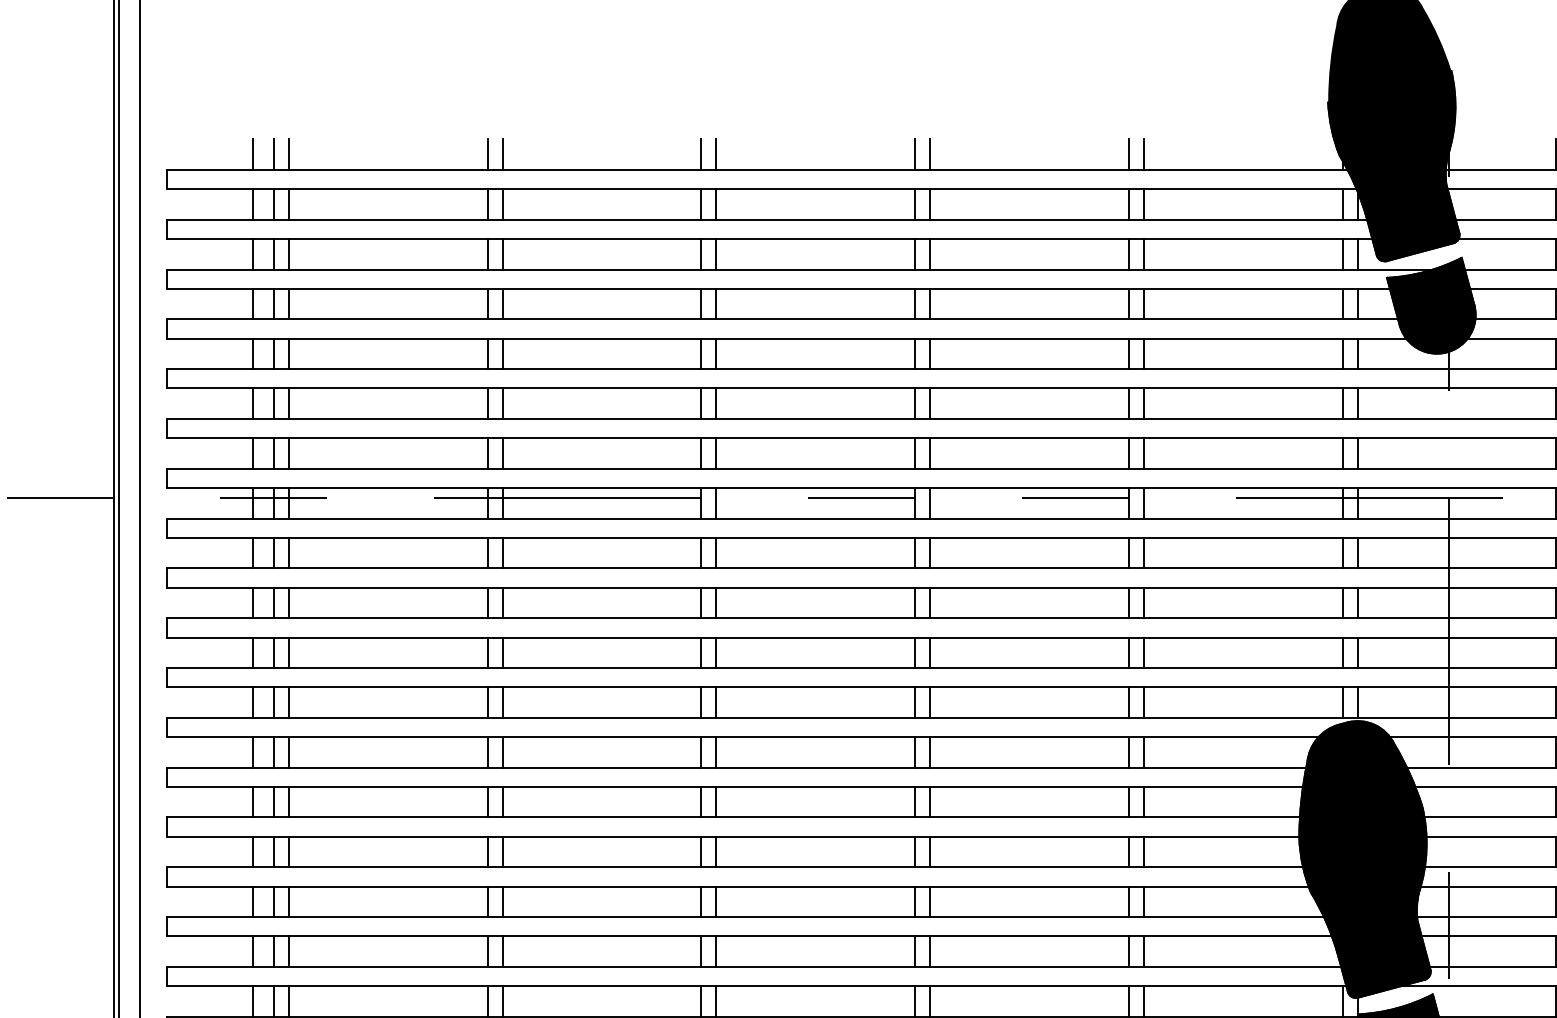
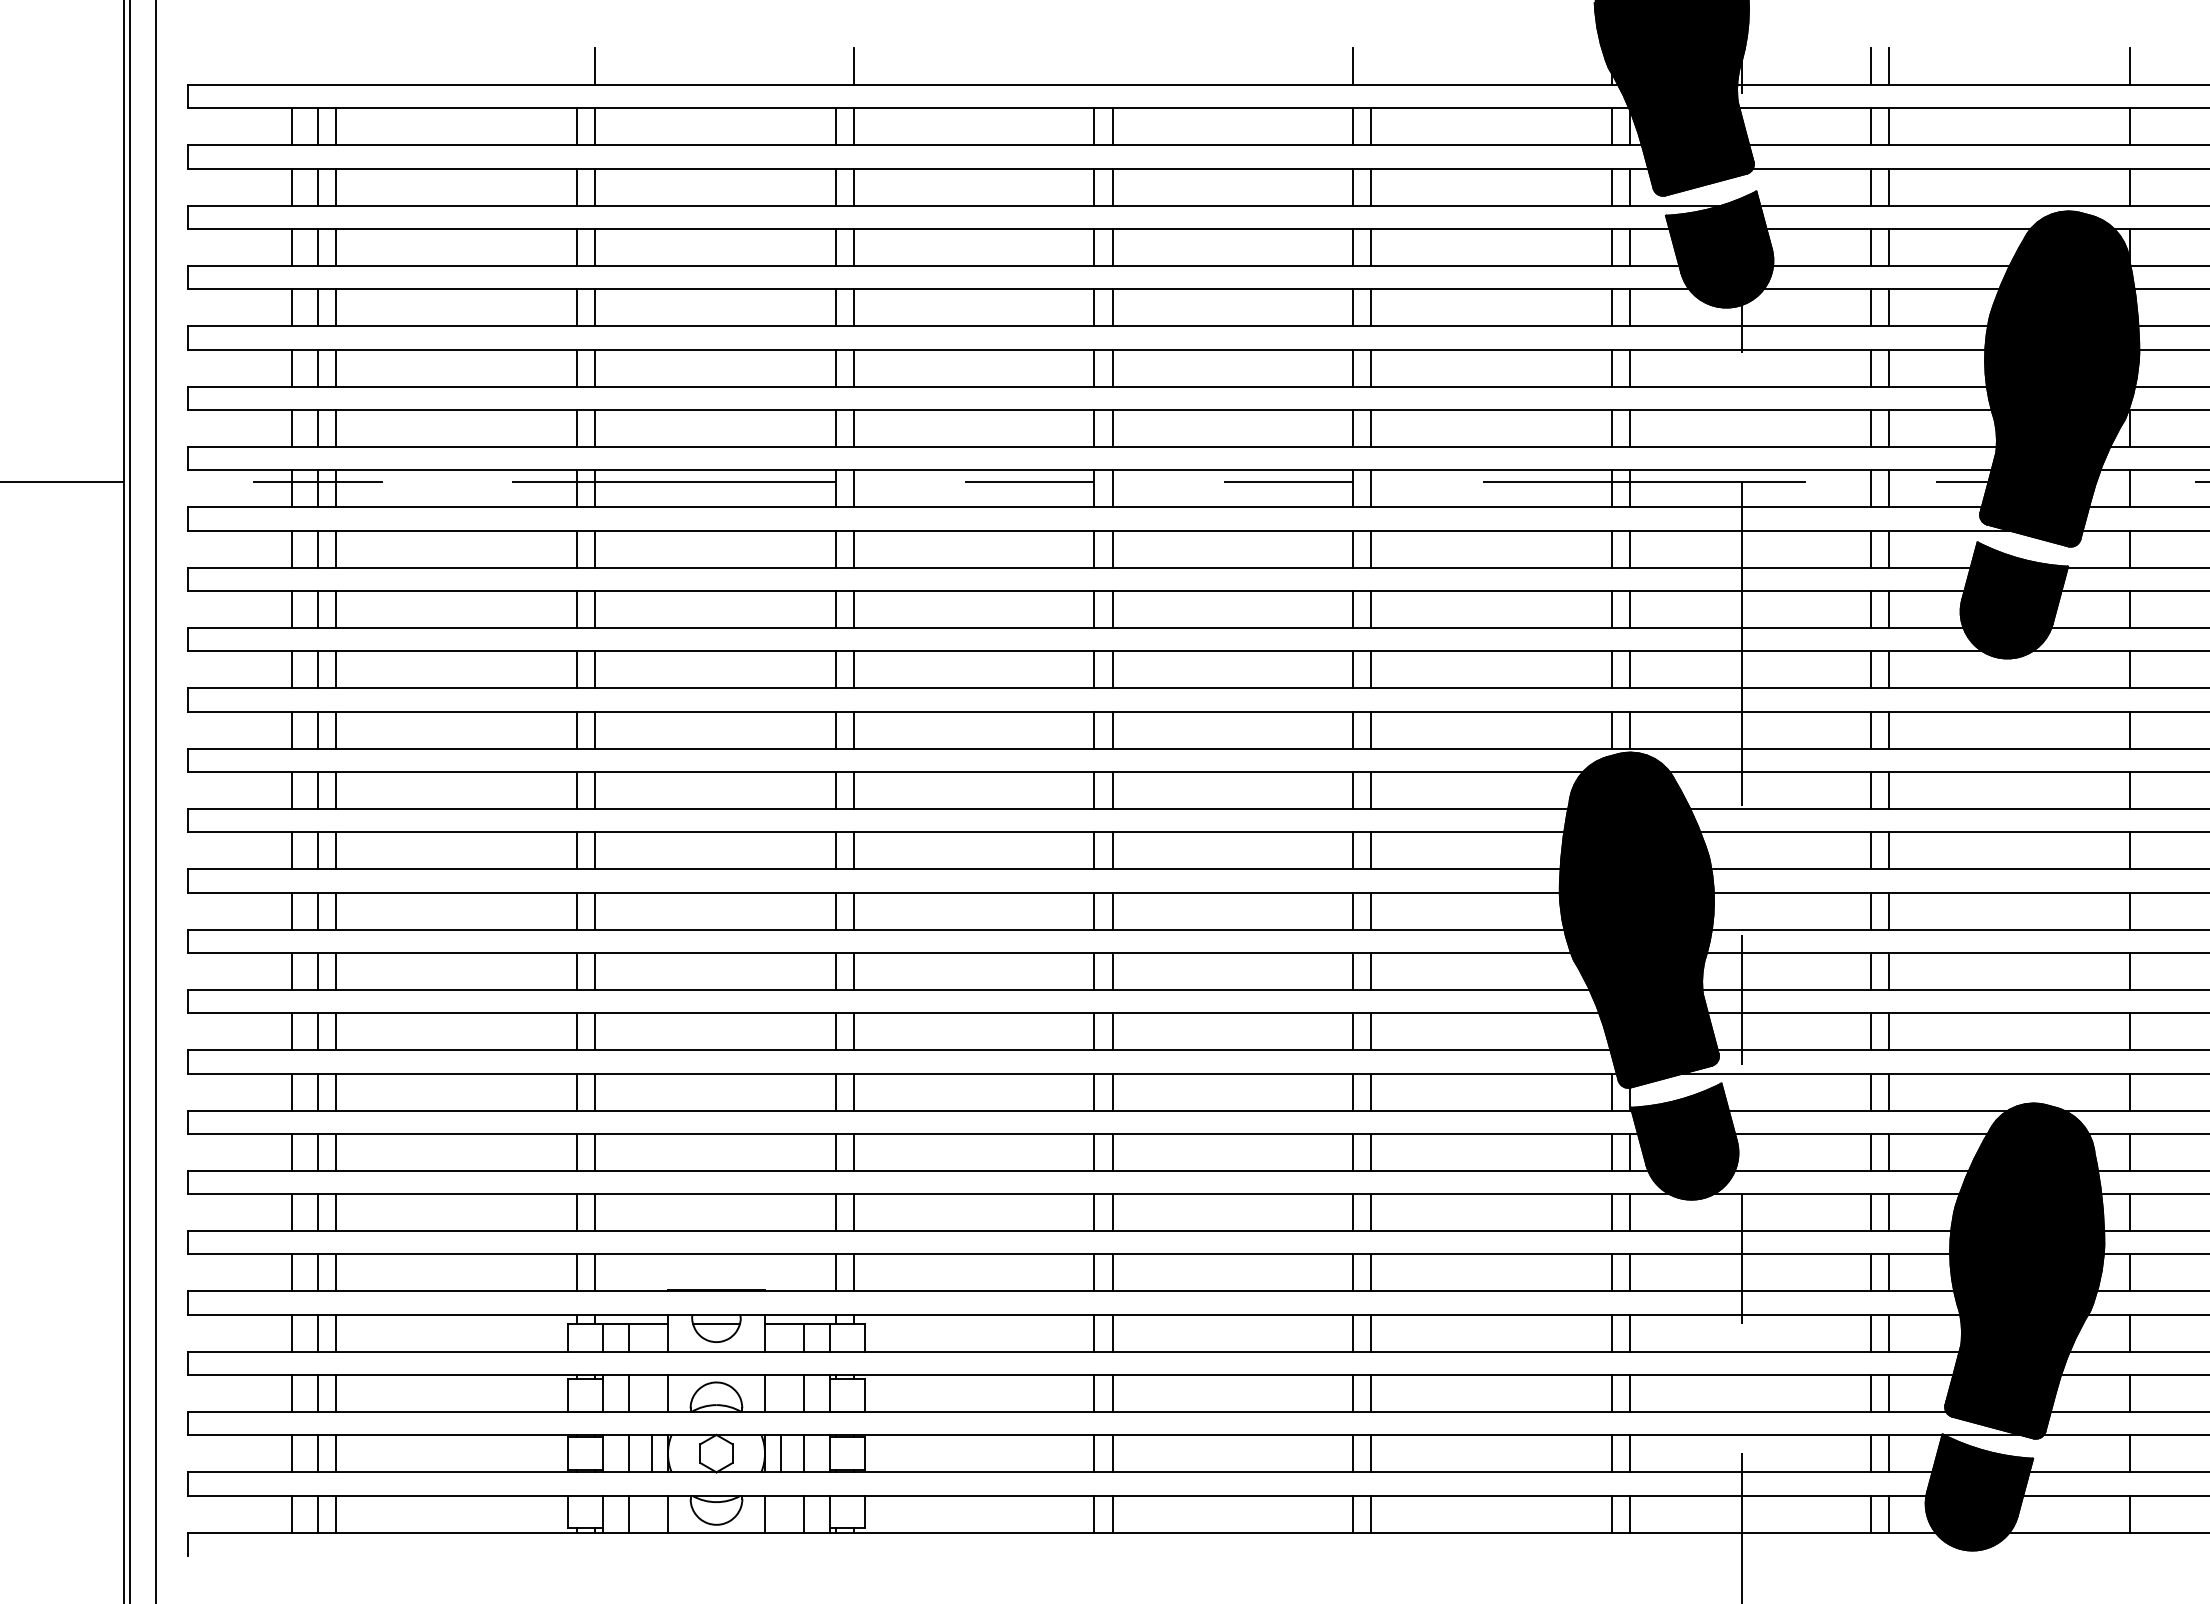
line: (252, 154) -> (291, 66), removed
line: (273, 154) -> (317, 66), removed
line: (288, 154) -> (335, 66), removed
line: (487, 154) -> (576, 66), removed
line: (701, 154) -> (835, 66), removed
line: (915, 154) -> (1094, 66), removed
line: (930, 154) -> (1112, 66), removed
line: (1143, 154) -> (1371, 66), removed

